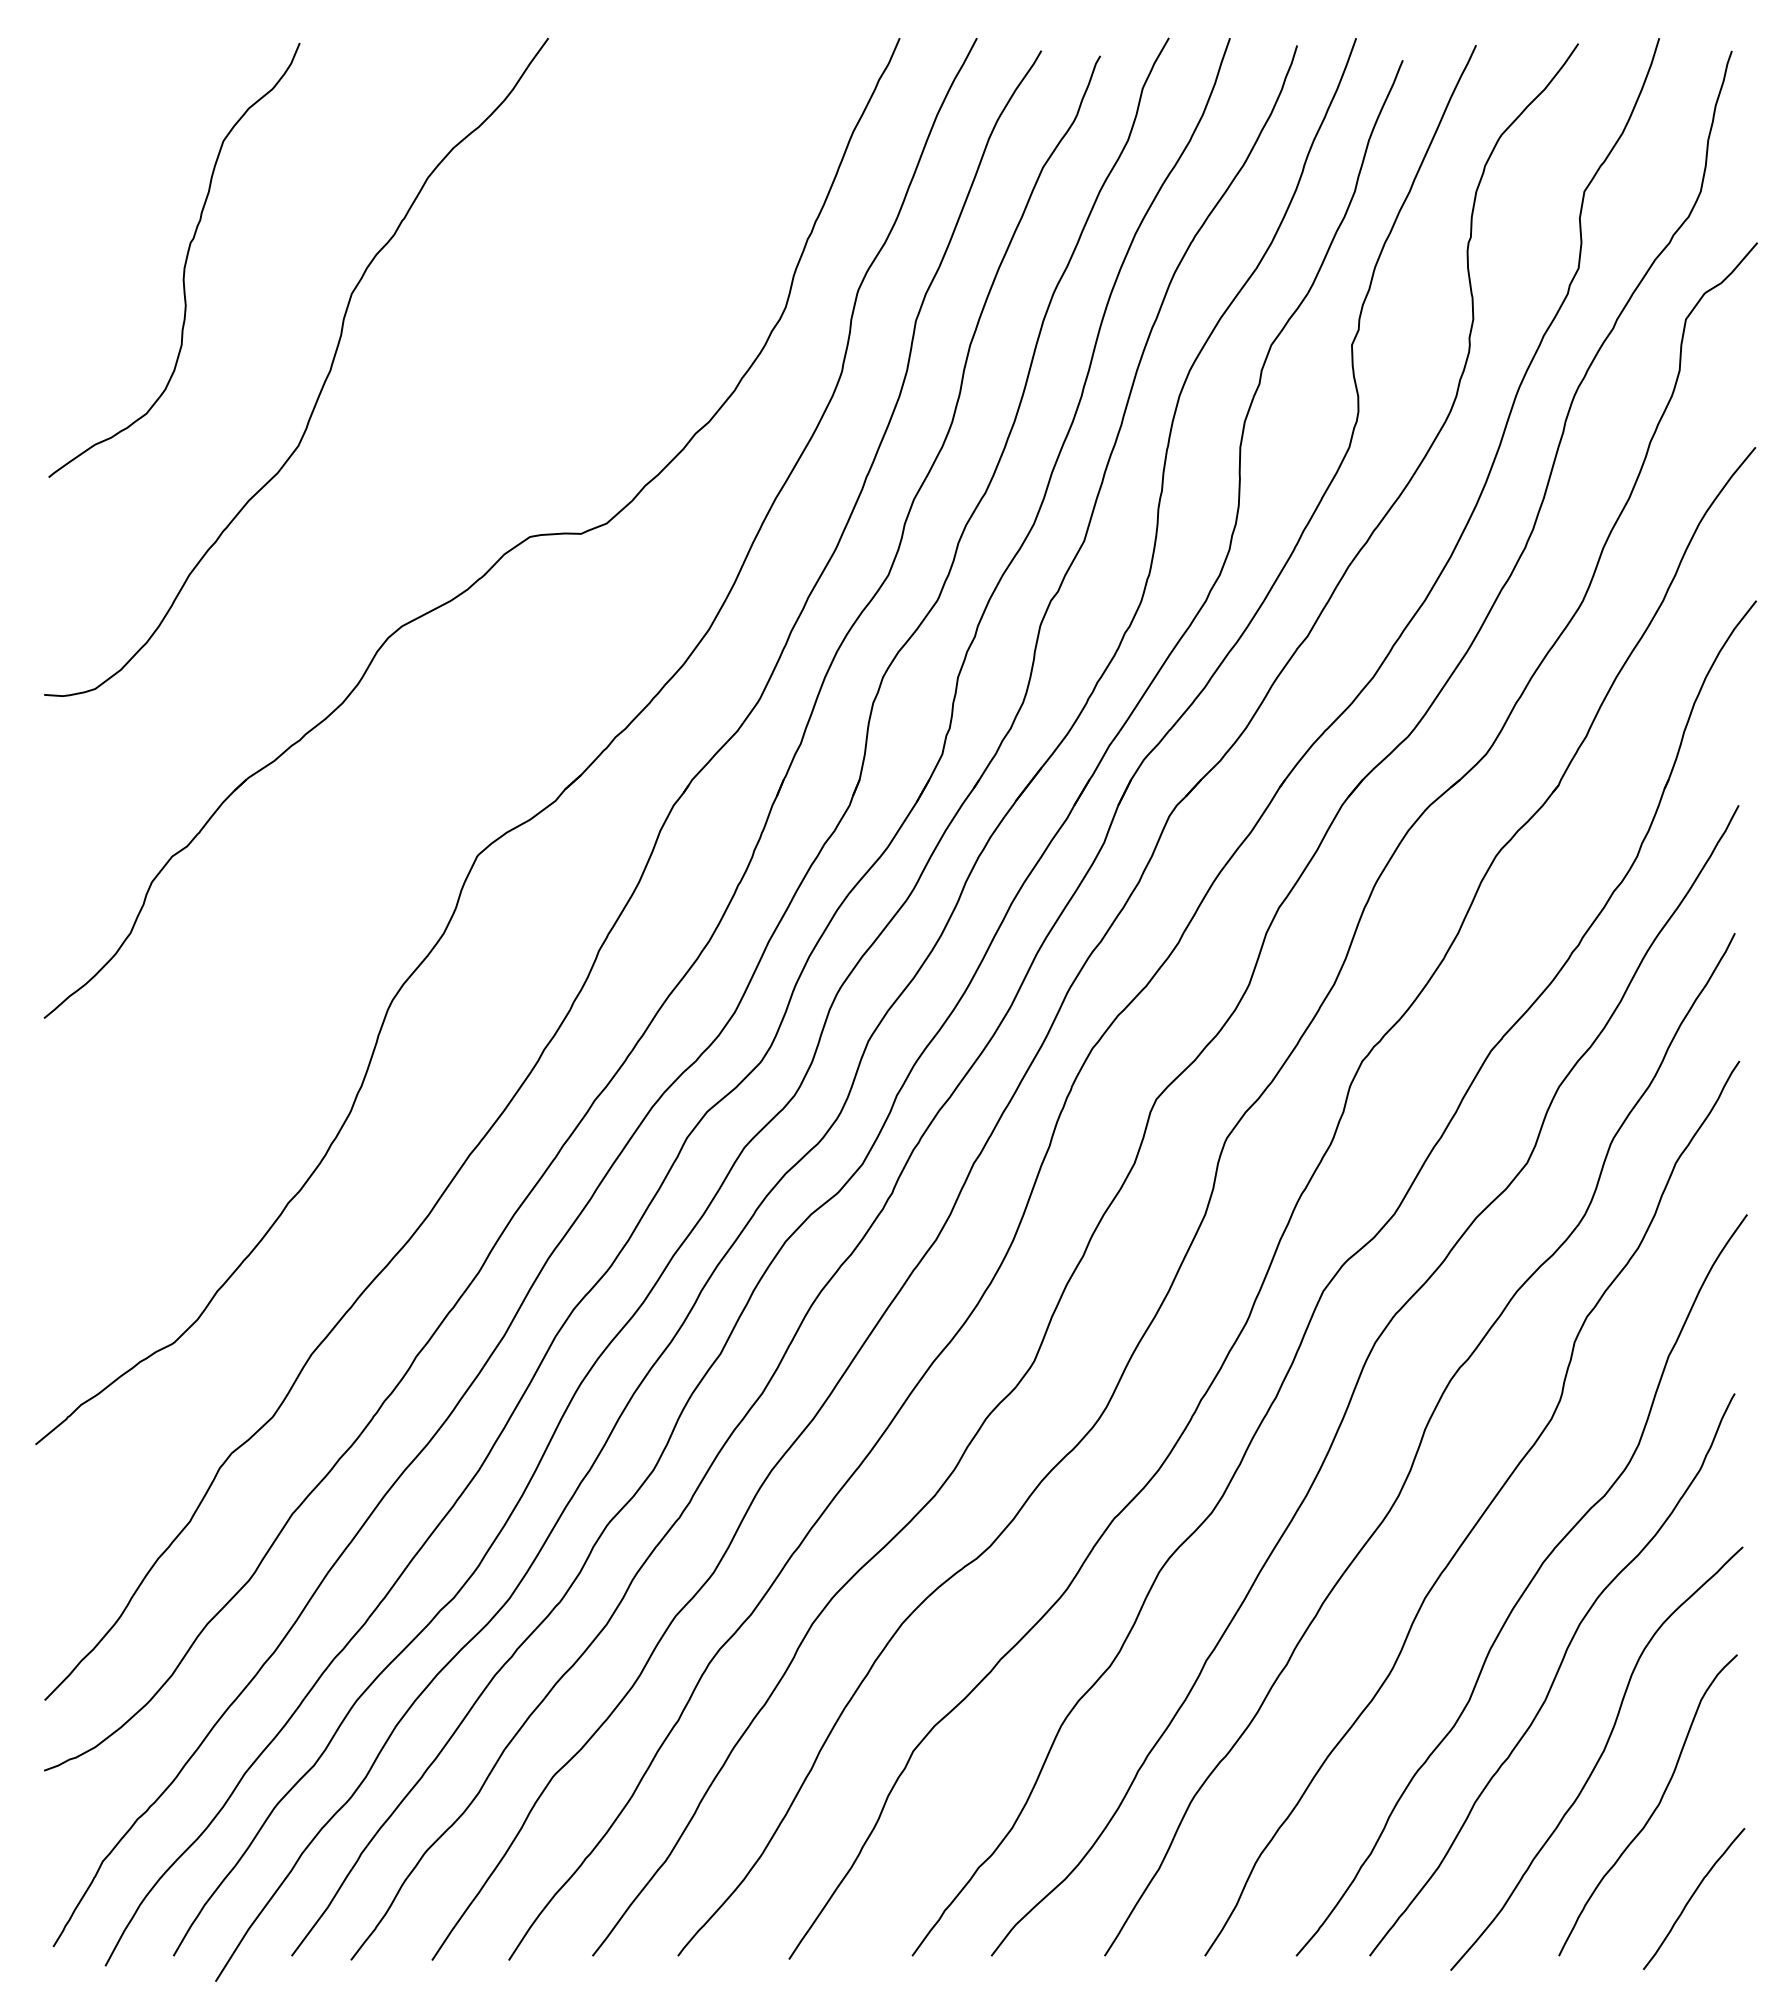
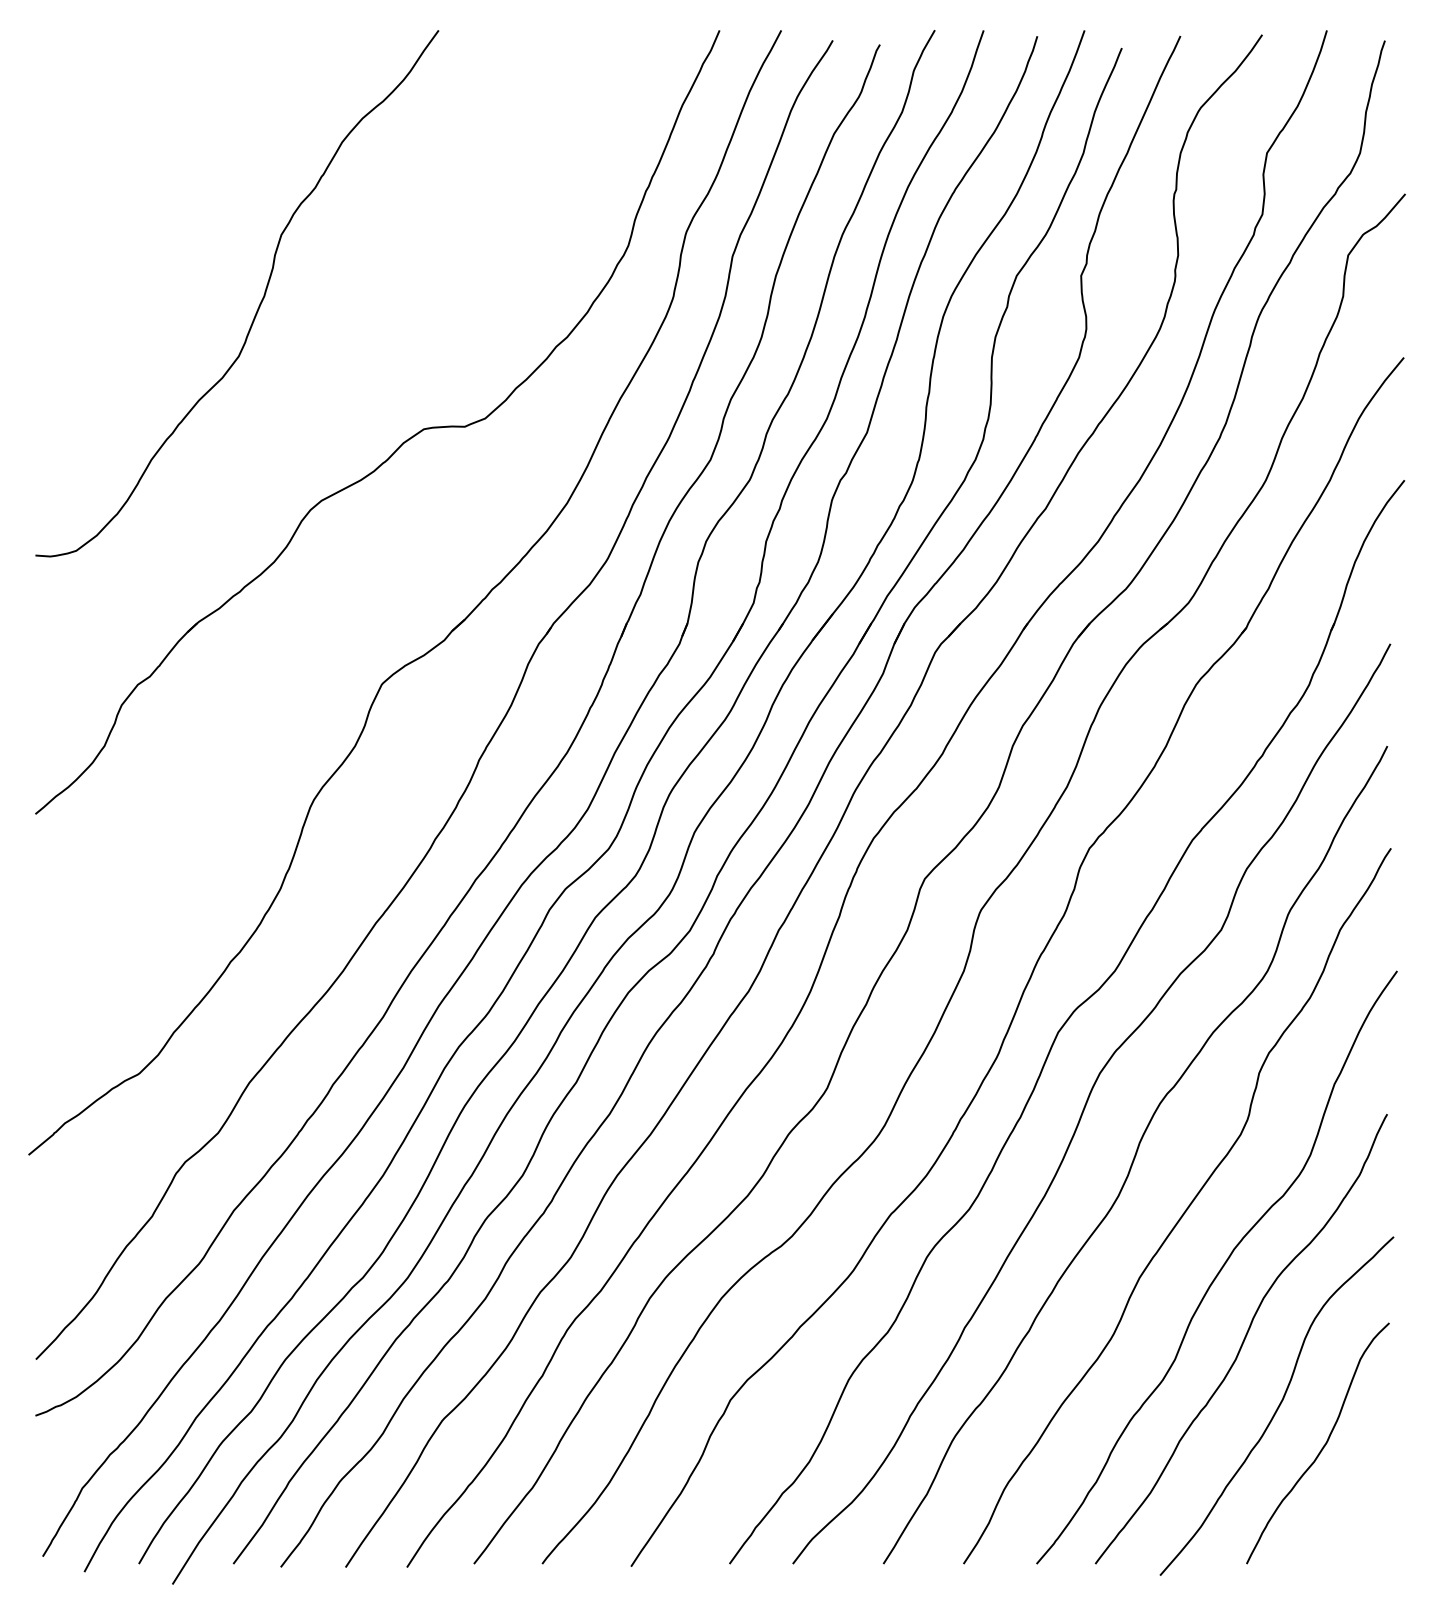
curve: (184, 262) -> (147, 209), removed
curve: (1692, 1897) -> (1353, 1517), removed

